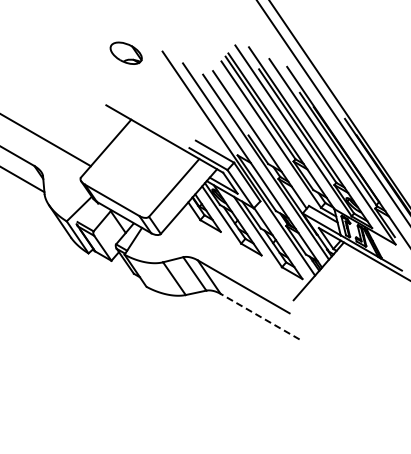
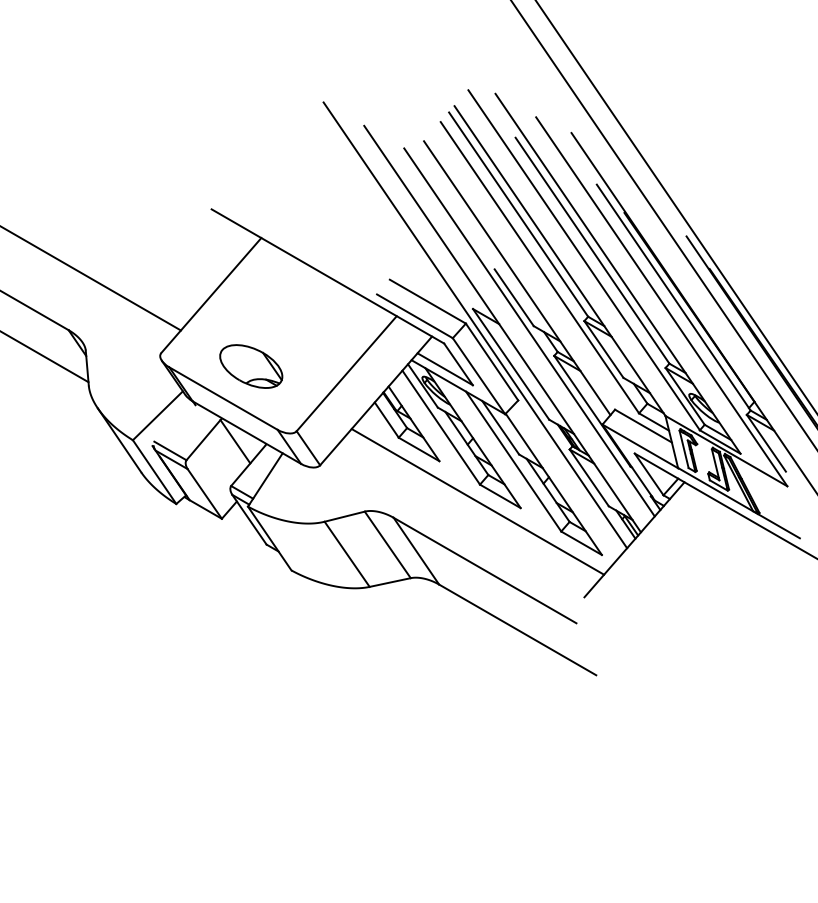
part: (125, 52) -> (249, 364), moved
line: (239, 251) -> (476, 500), added
line: (260, 316) -> (518, 629), dashed -> solid

